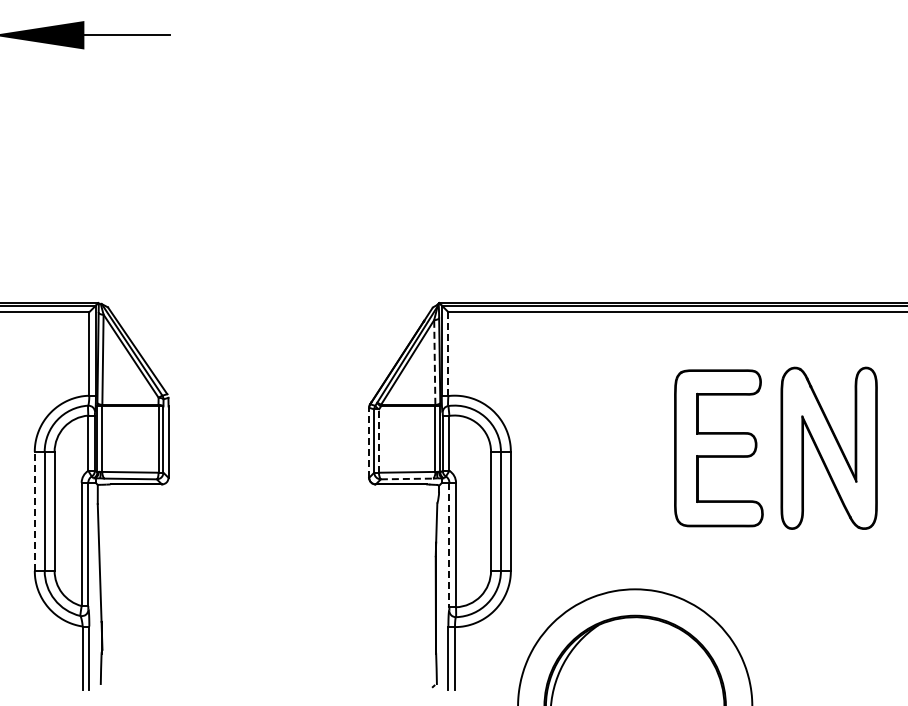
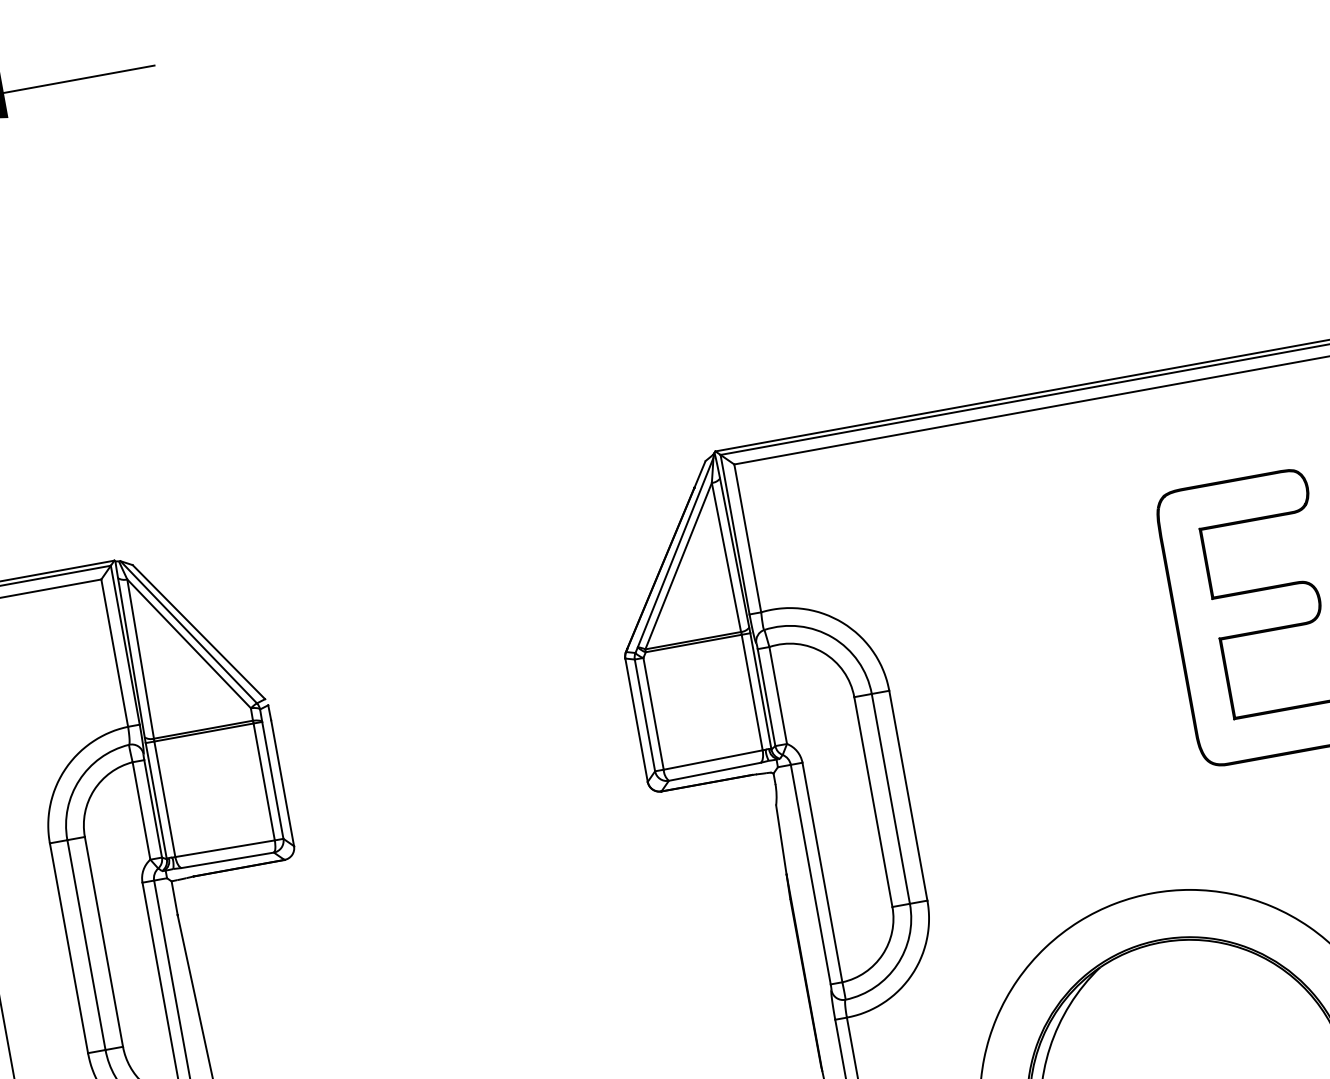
line: (448, 354) -> (748, 539), dashed -> solid
line: (434, 361) -> (725, 555), dashed -> solid
line: (379, 441) -> (654, 714), dashed -> solid
line: (369, 442) -> (637, 719), dashed -> solid
line: (407, 478) -> (715, 770), dashed -> solid
line: (34, 511) -> (68, 948), dashed -> solid
line: (449, 545) -> (811, 875), dashed -> solid

